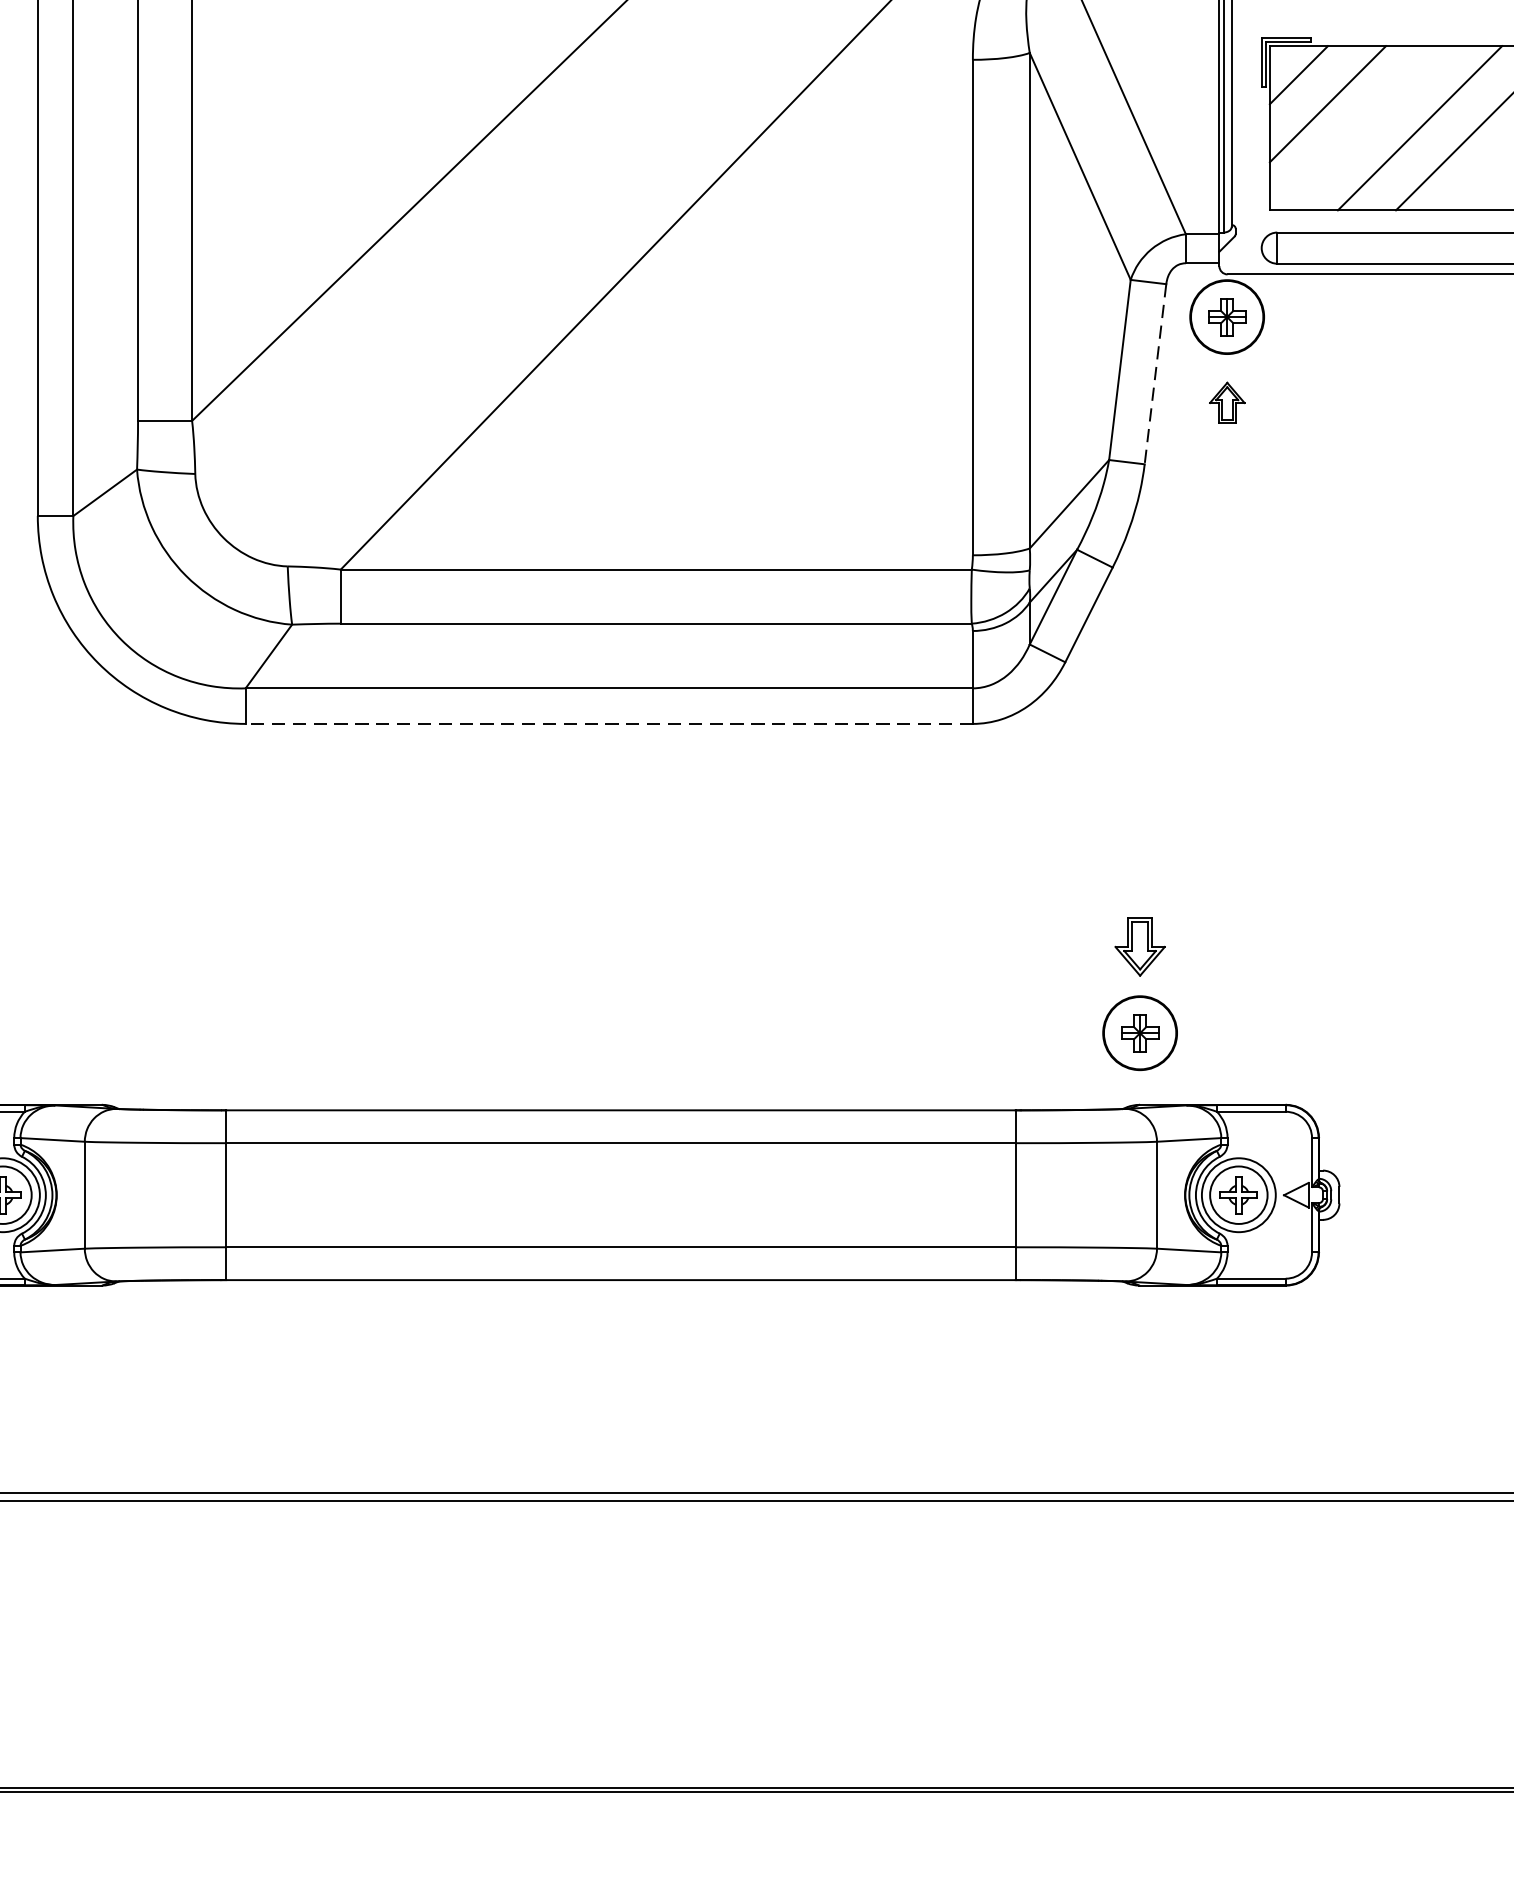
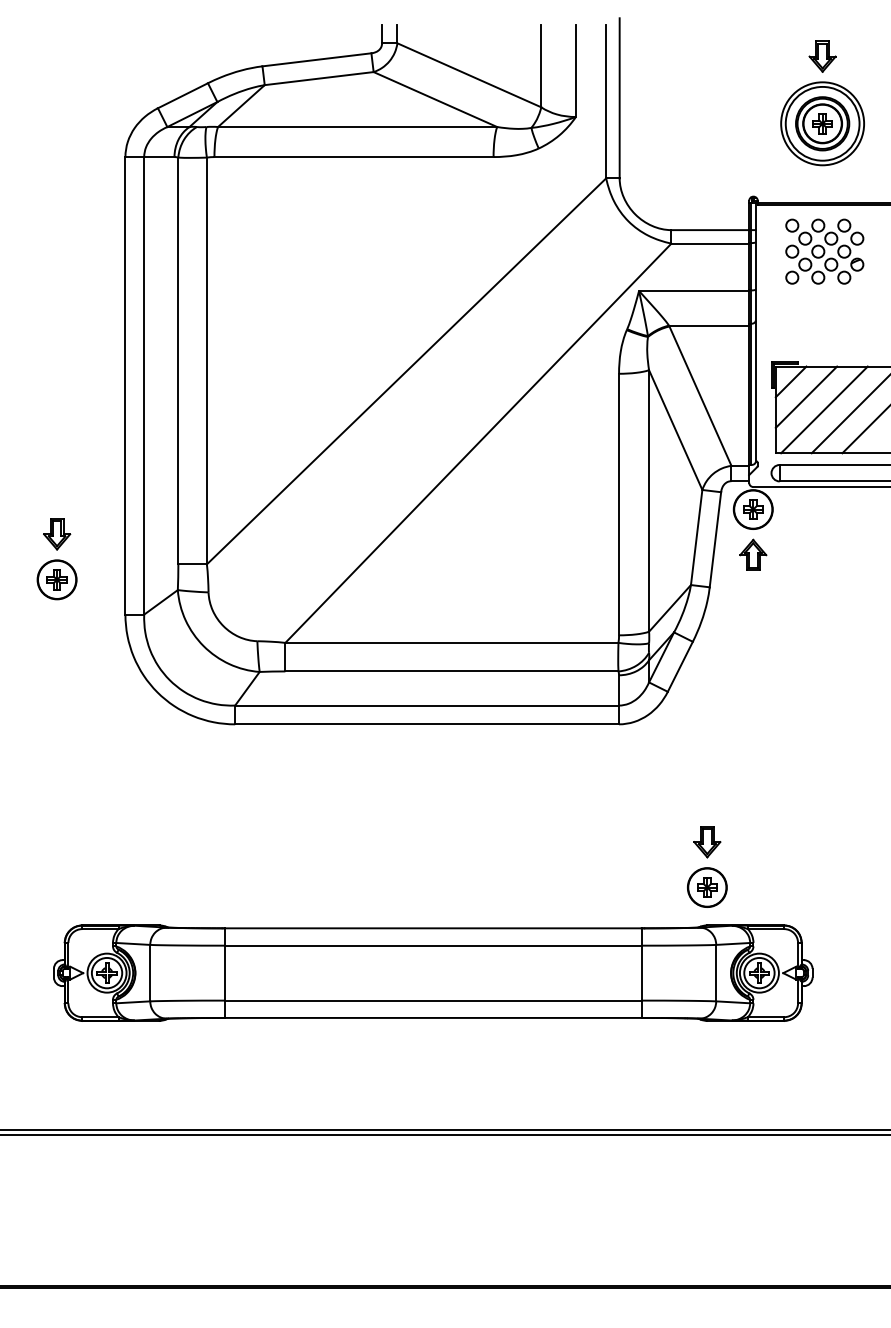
line: (1362, 127) -> (824, 409), added
line: (1155, 373) -> (715, 539), dashed -> solid
part: (1227, 402) -> (753, 554), size x1.43
line: (610, 724) -> (427, 724), dashed -> solid

